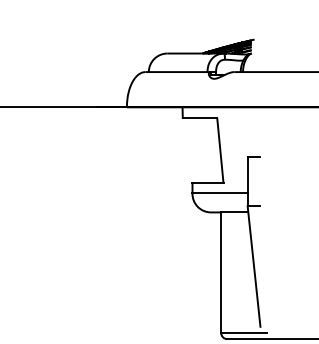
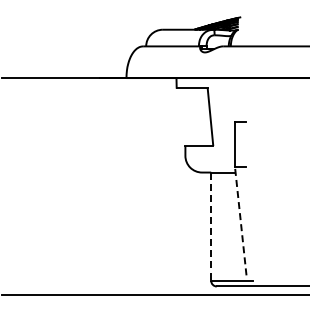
line: (219, 192) -> (209, 154), removed
line: (253, 265) -> (240, 220), solid -> dashed
line: (221, 273) -> (211, 227), solid -> dashed

